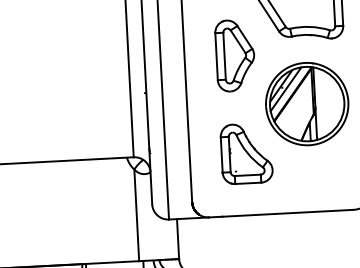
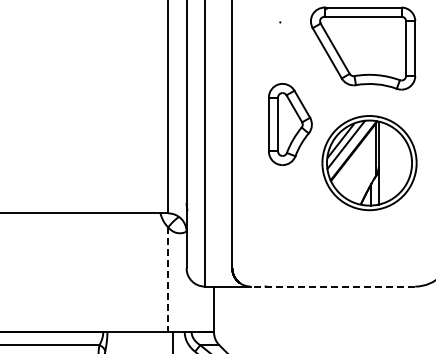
part: (235, 55) -> (290, 124), moved
part: (246, 153) -> (297, 215), removed
line: (280, 213) -> (332, 286), solid -> dashed
line: (136, 215) -> (168, 280), solid -> dashed

